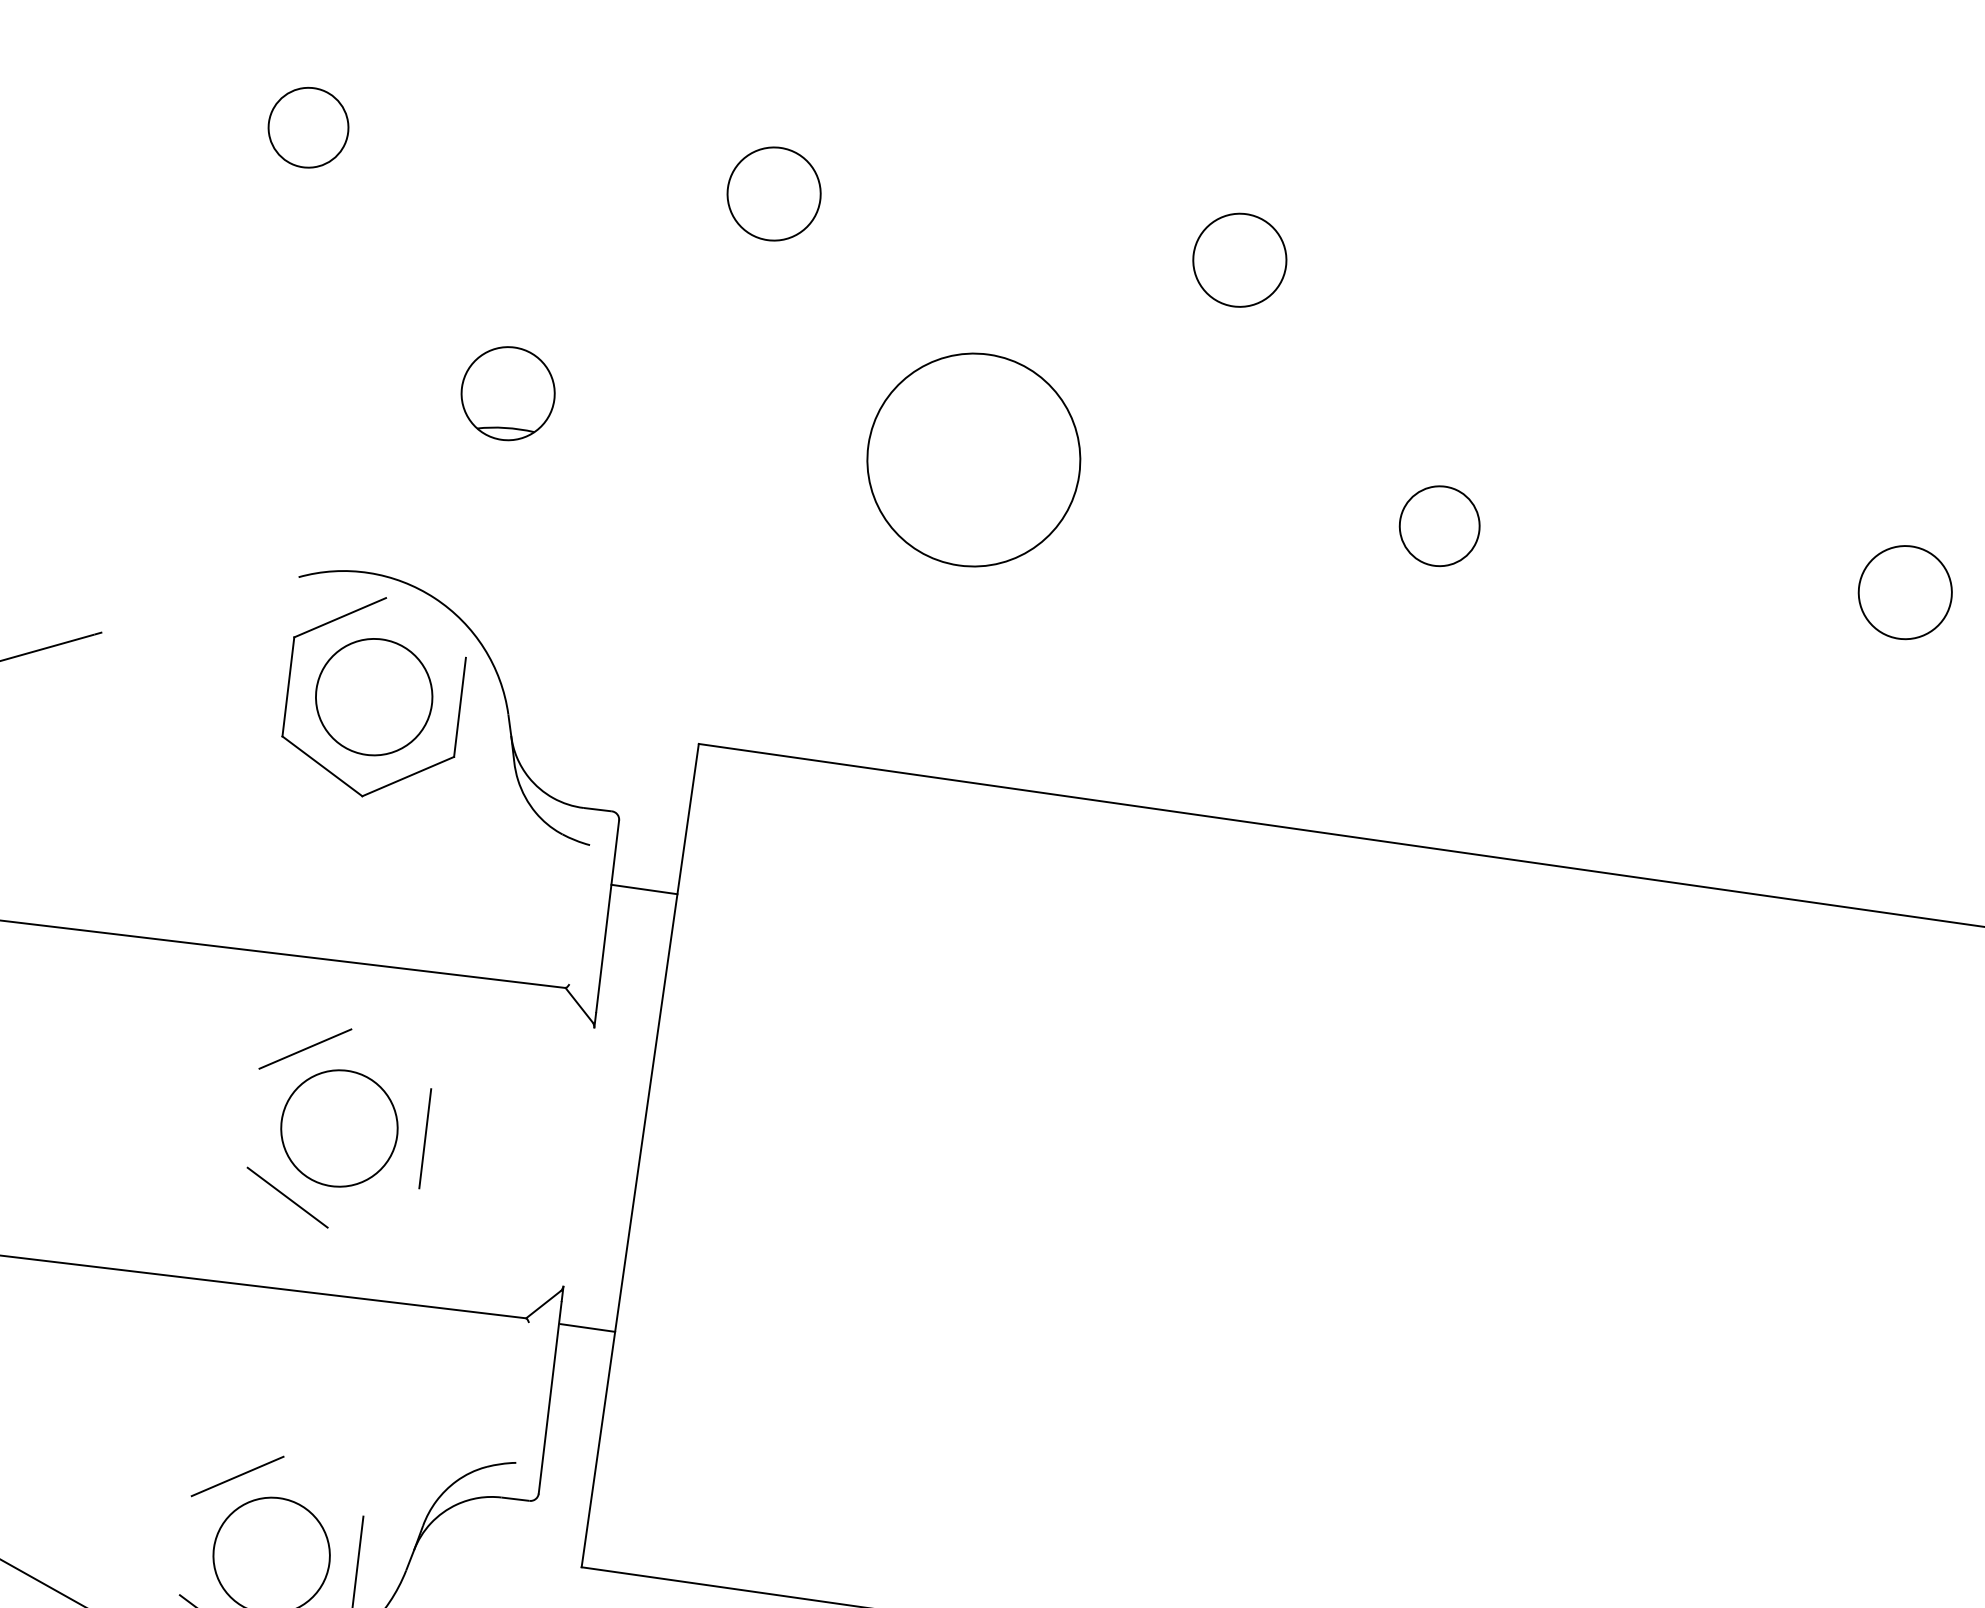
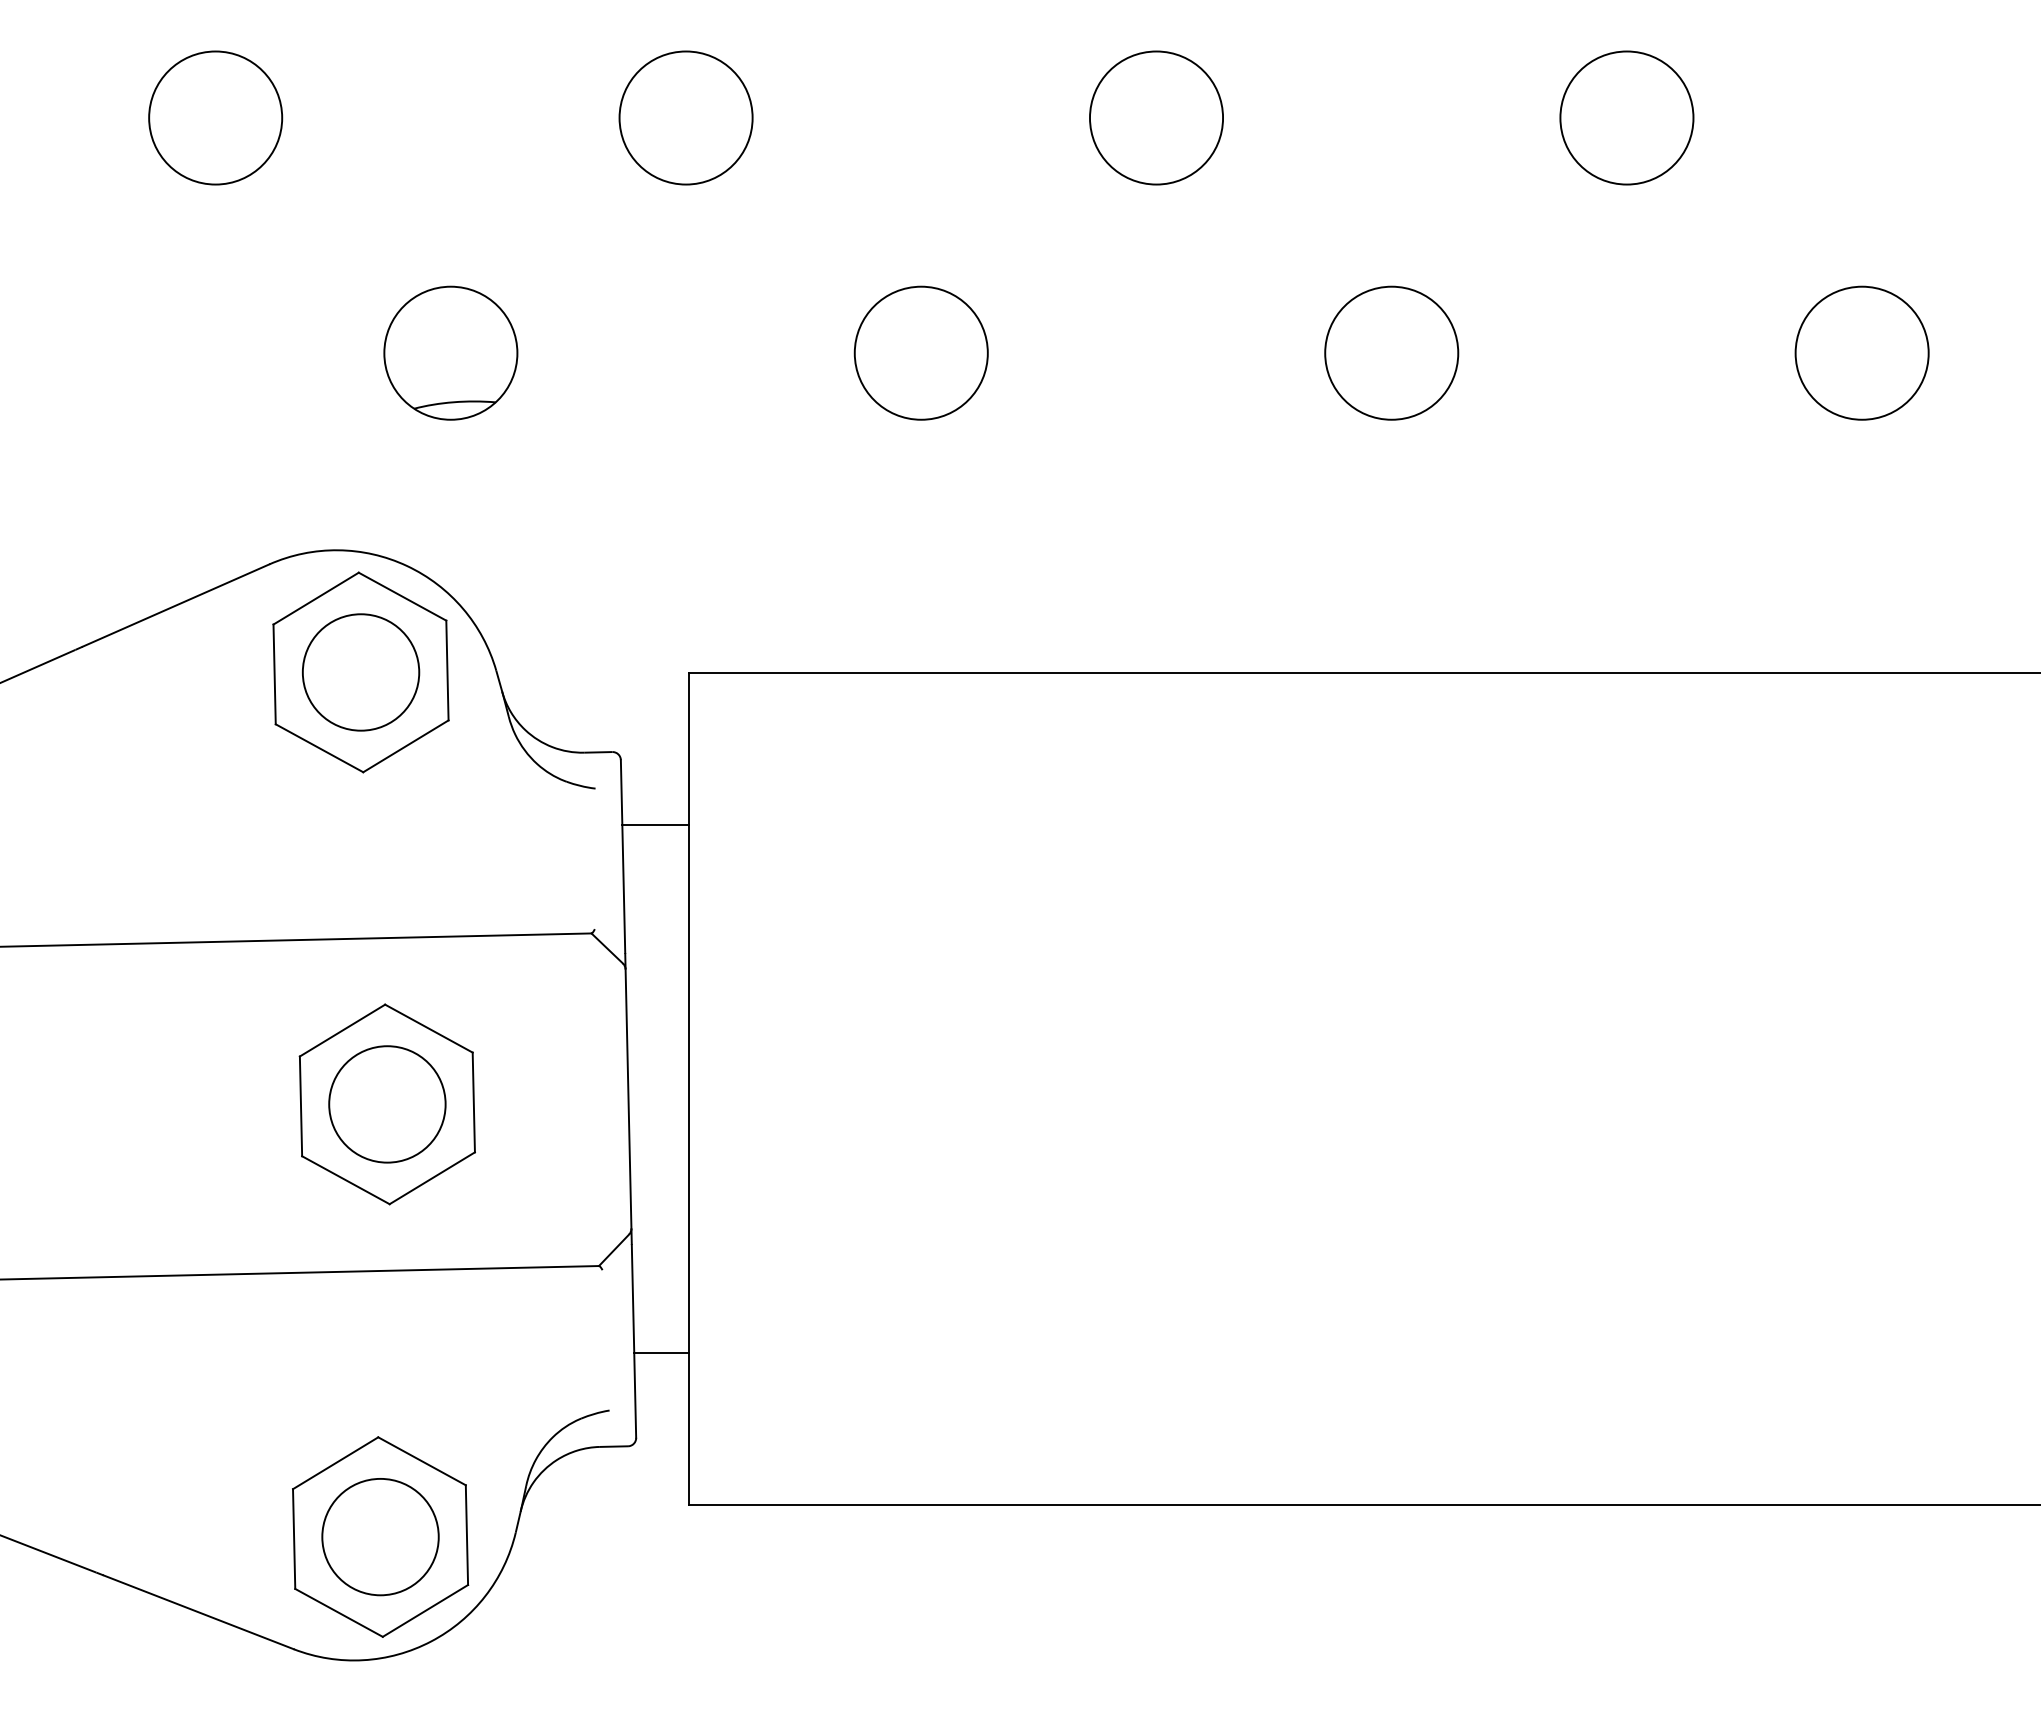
circle: (308, 127) -> (215, 117), size x1.67
circle: (773, 193) -> (685, 117), size x1.43
circle: (1239, 259) -> (1156, 117), size x1.43
circle: (1705, 326) -> (1626, 117), added
part: (507, 392) -> (450, 352), size x1.43
circle: (973, 459) -> (920, 352), size x0.62
circle: (1439, 525) -> (1391, 352), size x1.67
circle: (1904, 591) -> (1861, 352), size x1.43
line: (199, 604) -> (175, 605), added
line: (425, 627) -> (402, 596), added
line: (390, 1059) -> (428, 1028), added
line: (253, 1118) -> (300, 1106), added
line: (578, 1156) -> (628, 1098), added
line: (372, 1208) -> (431, 1178), added
line: (587, 1327) -> (661, 1352), moved
line: (322, 1486) -> (421, 1461), added
line: (186, 1545) -> (294, 1538), added

